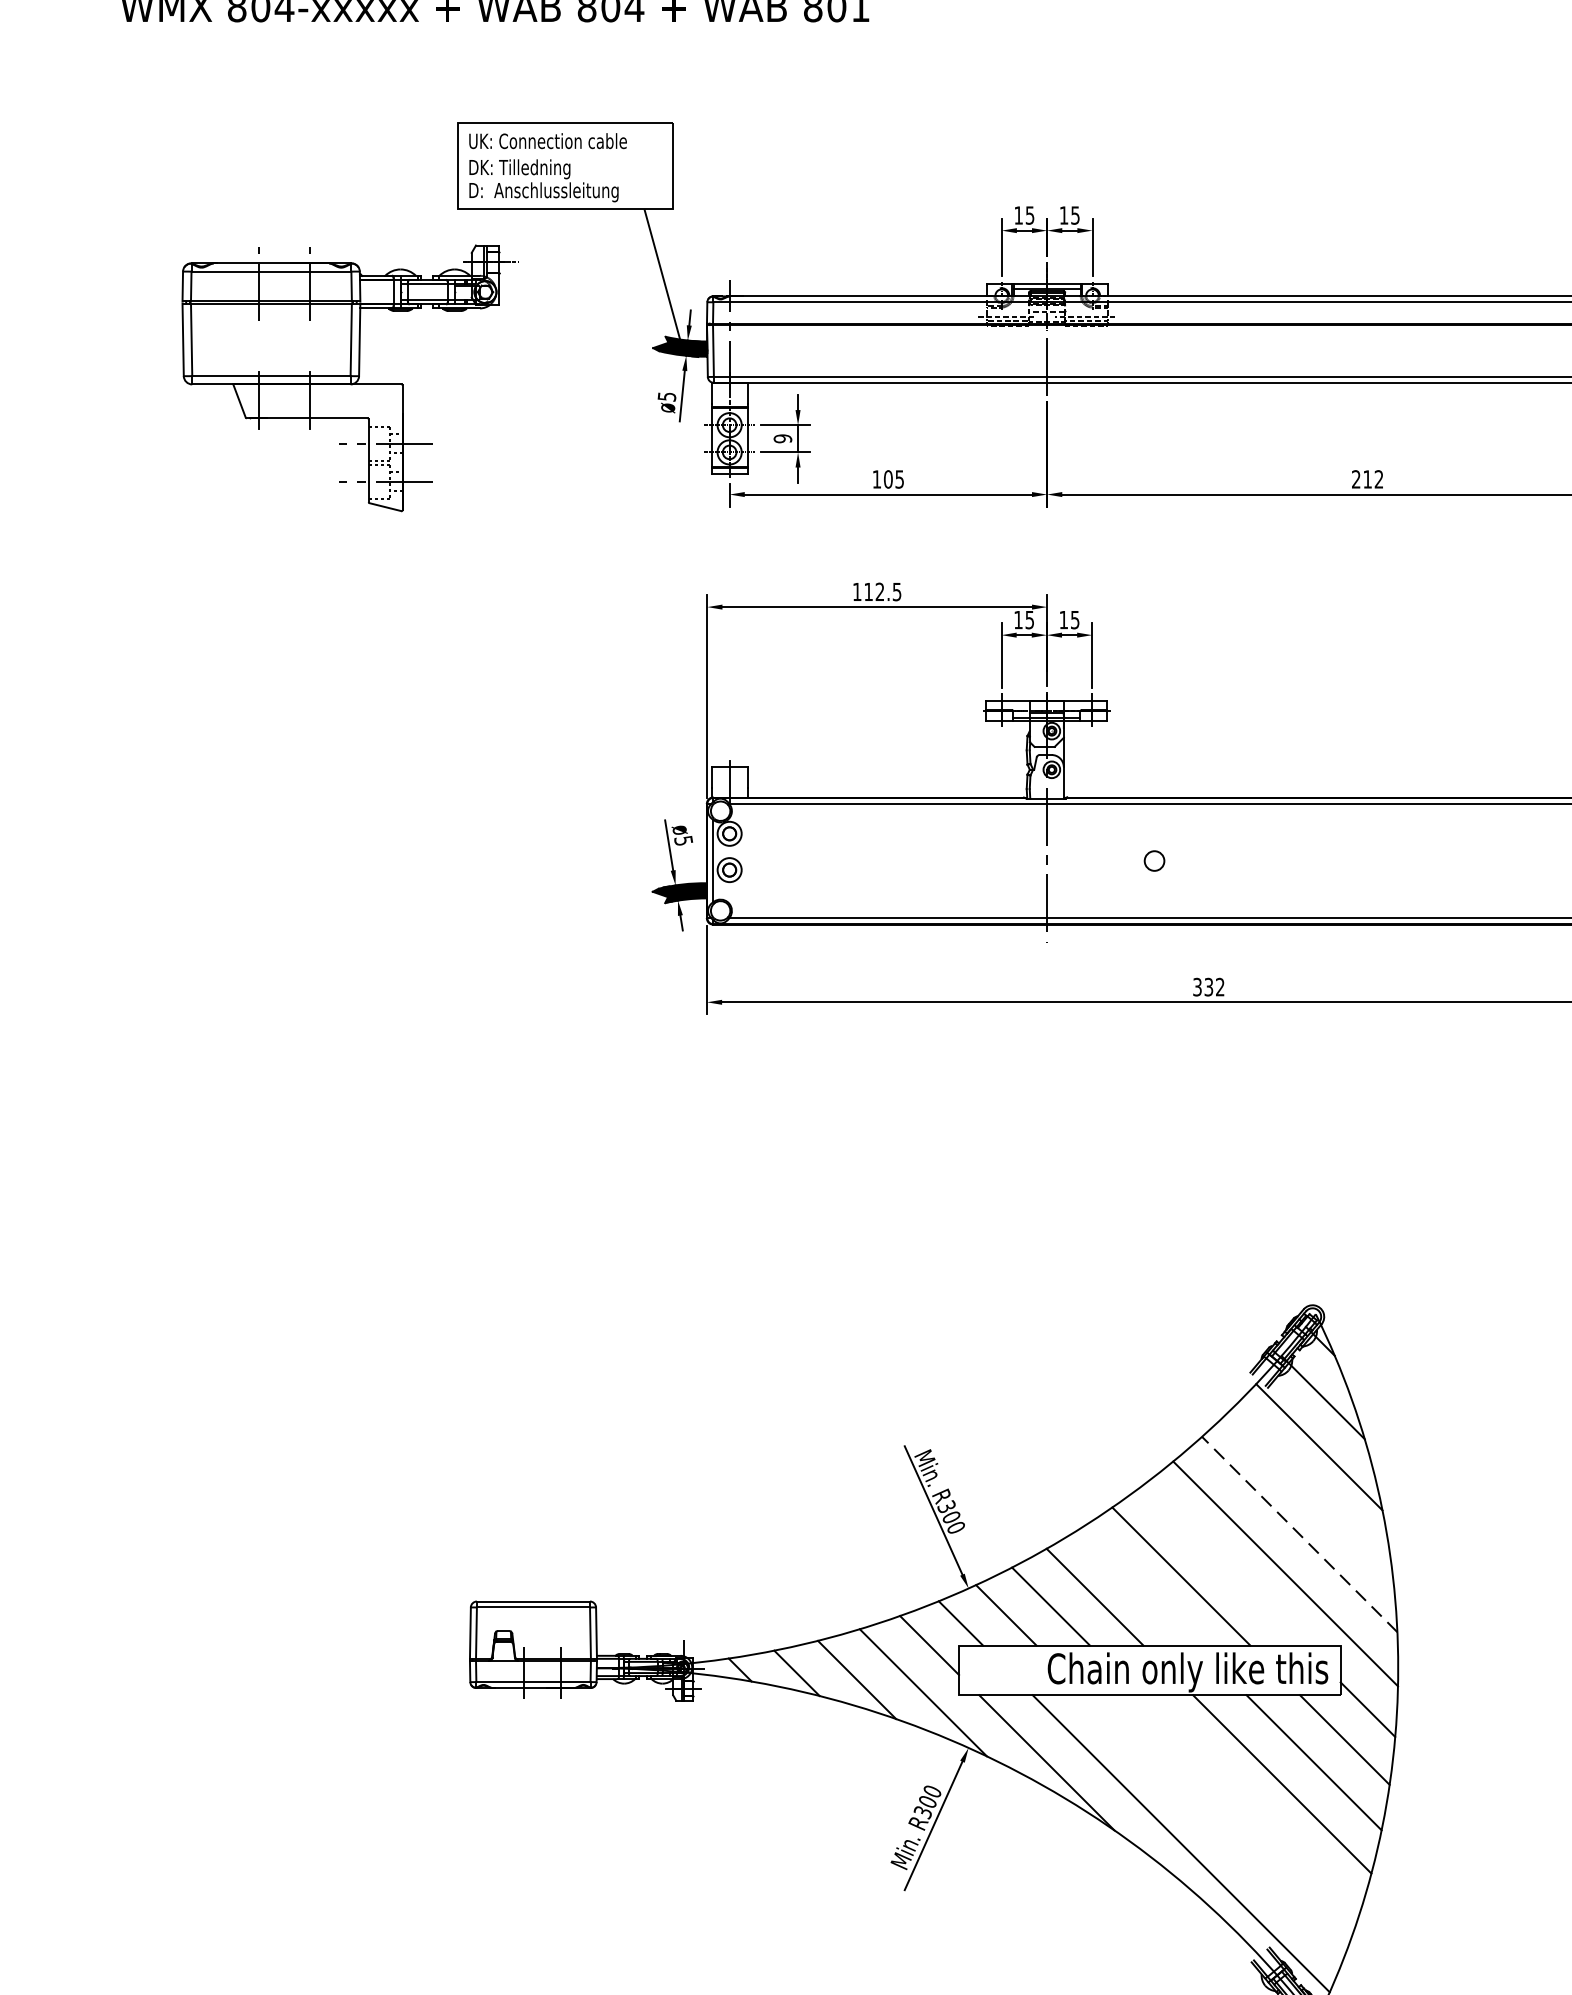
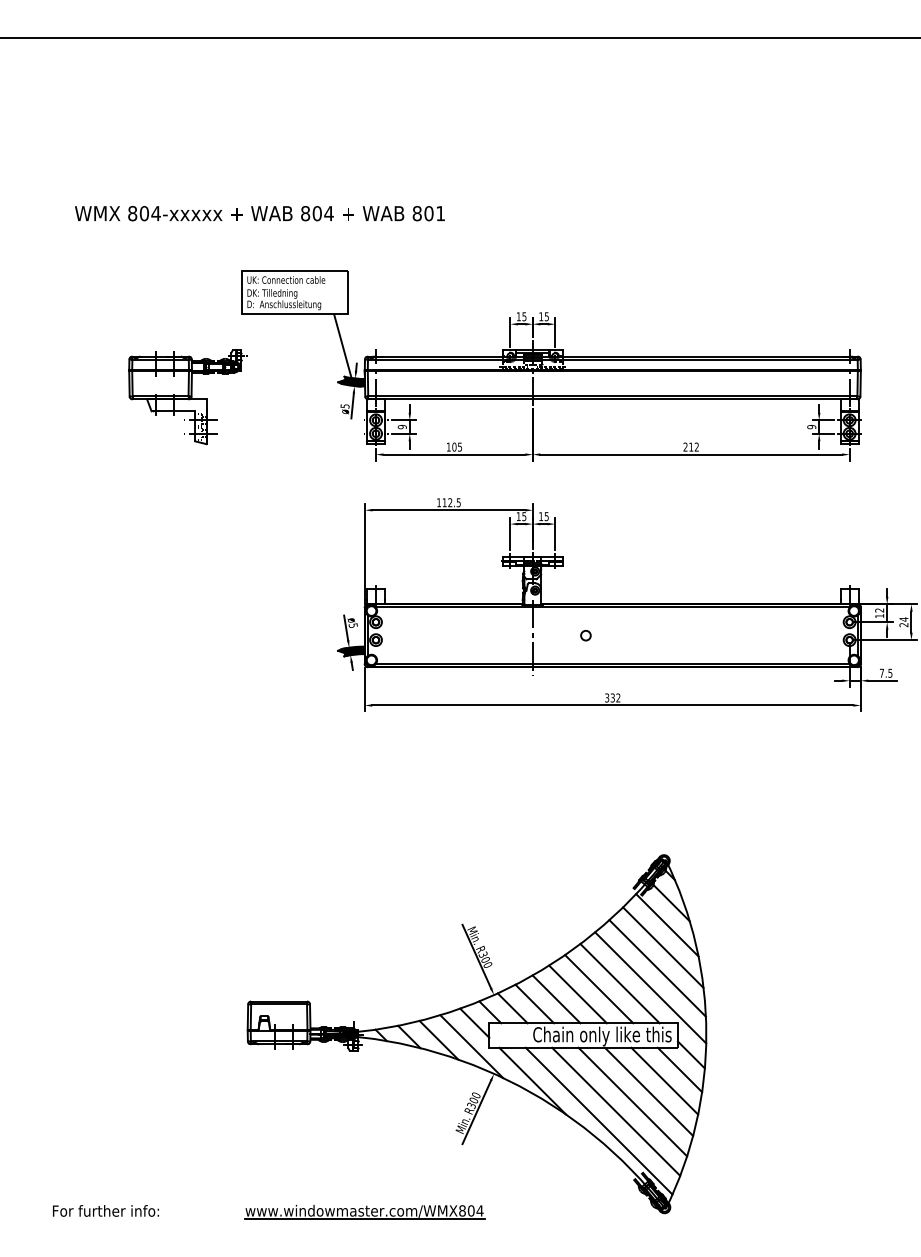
part: (348, 378) -> (187, 397), size x0.71
line: (1311, 1492) -> (663, 947), added
line: (1299, 1534) -> (657, 968), dashed -> solid
line: (1222, 1565) -> (619, 983), added
line: (1137, 1587) -> (577, 994), added
line: (1248, 1803) -> (632, 1101), added
line: (1216, 1824) -> (616, 1111), added

